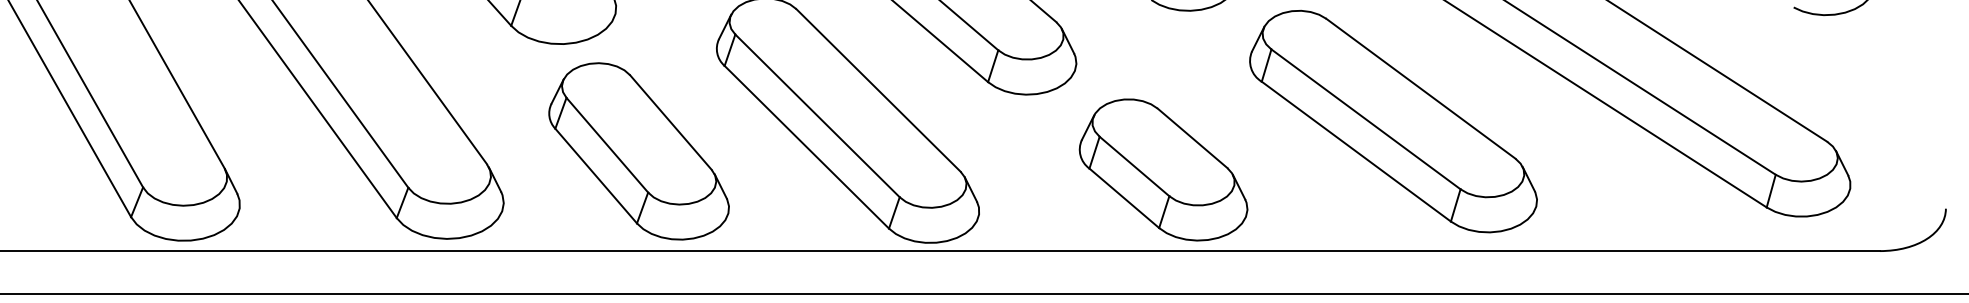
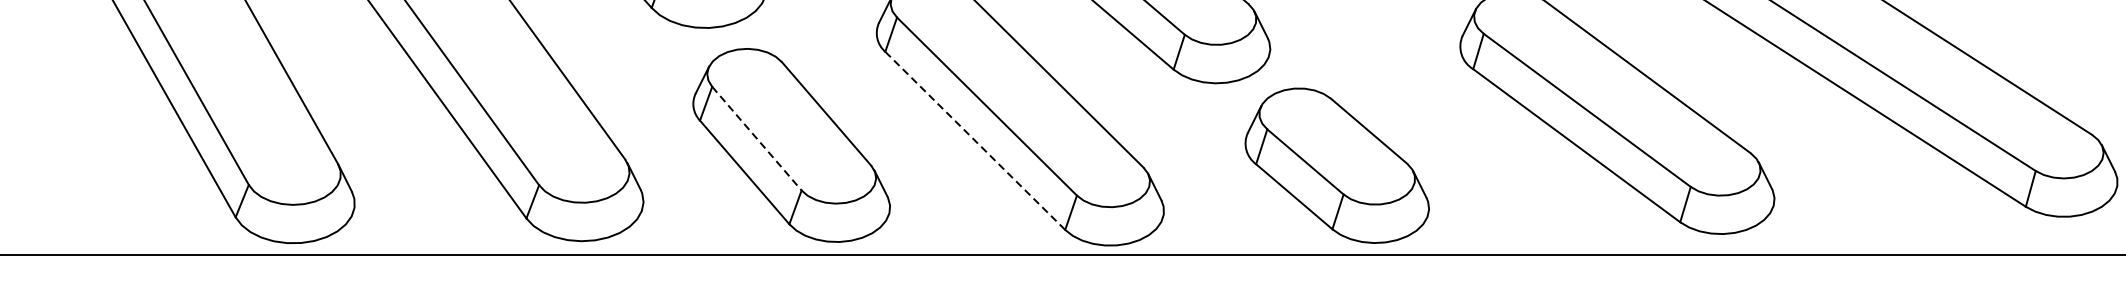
line: (607, 145) -> (757, 138), solid -> dashed
line: (806, 147) -> (974, 141), solid -> dashed
part: (1163, 169) -> (1337, 165), moved

